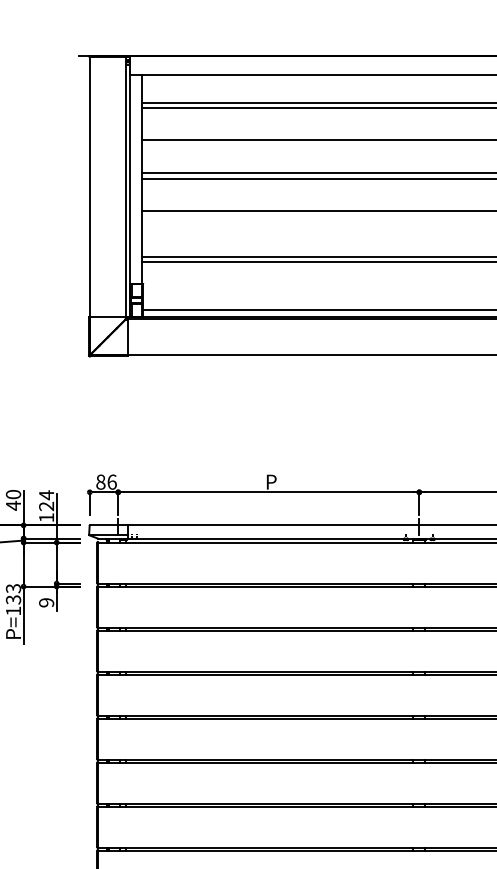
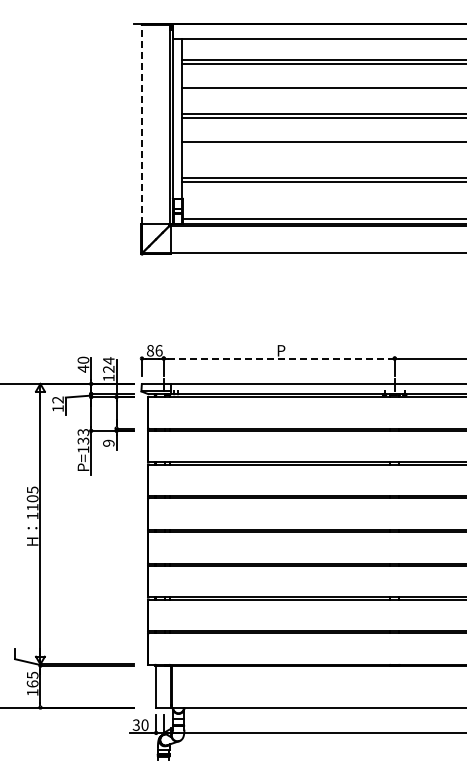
line: (89, 187) -> (141, 124), solid -> dashed
line: (269, 492) -> (279, 358), solid -> dashed

